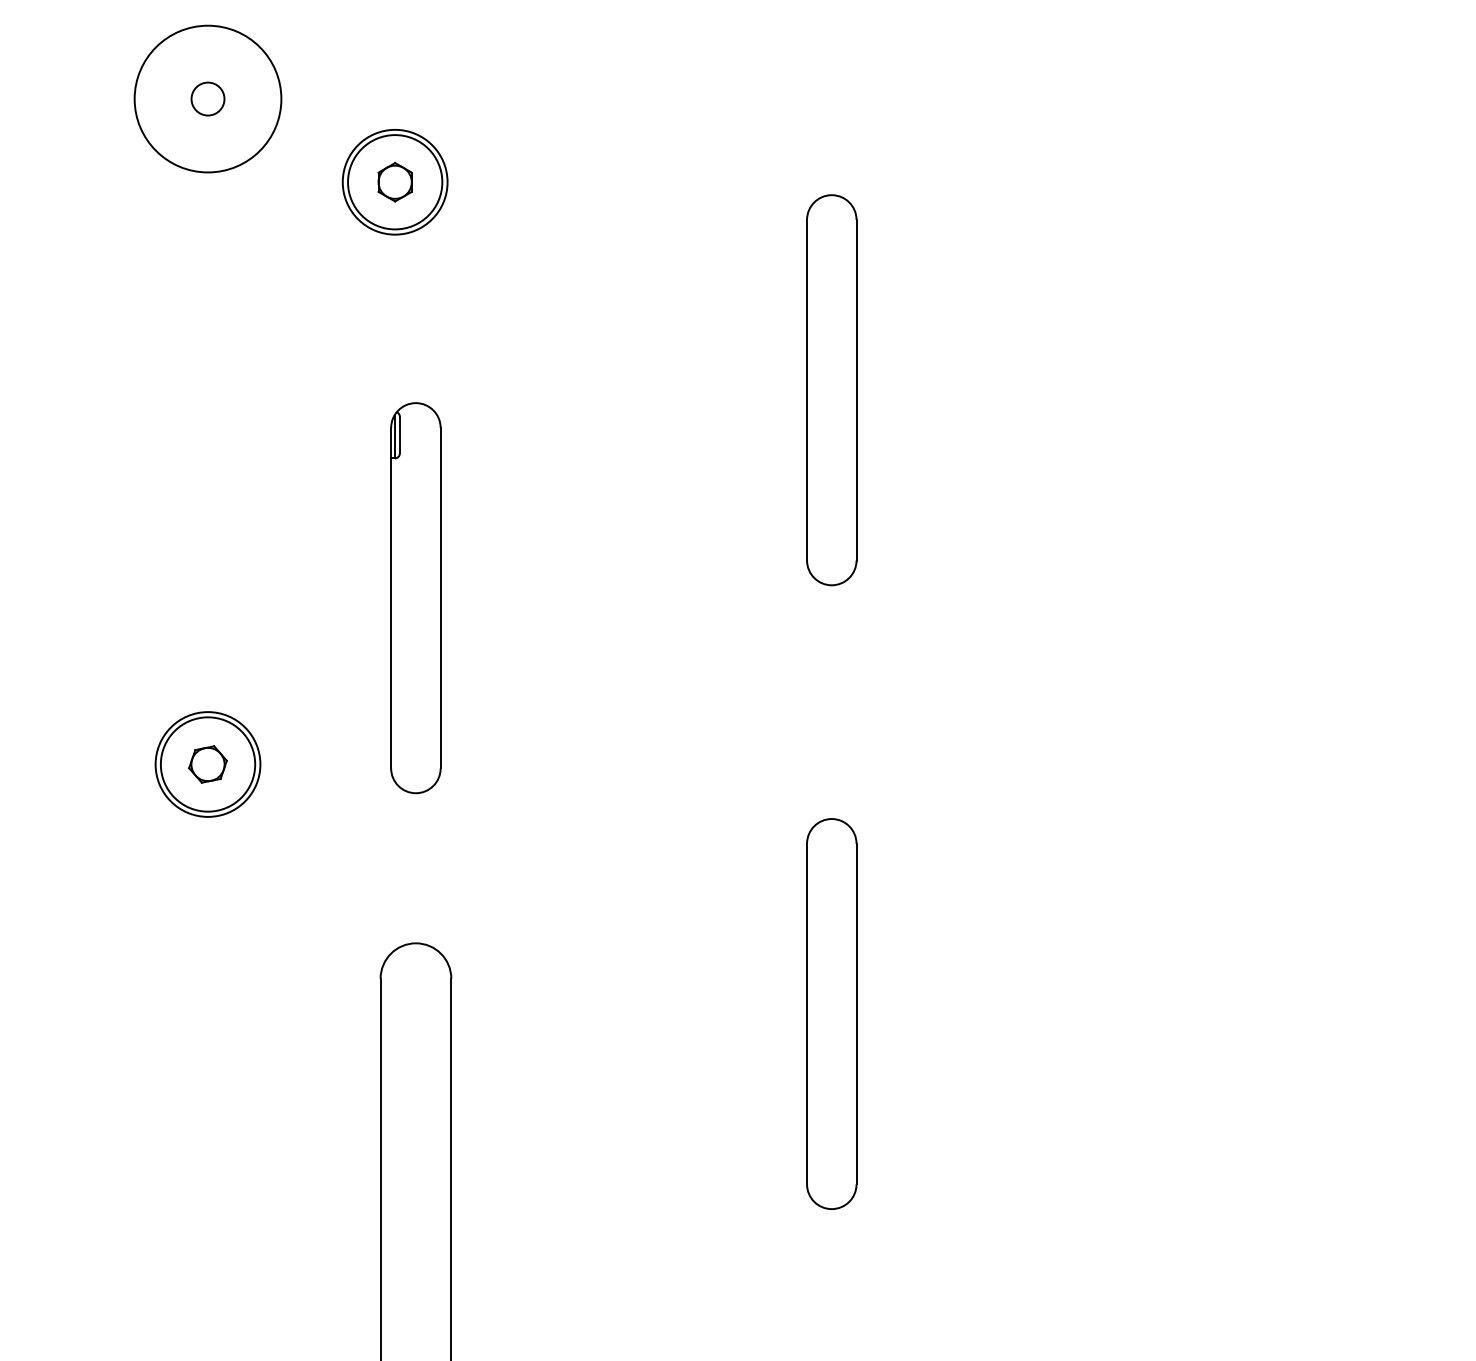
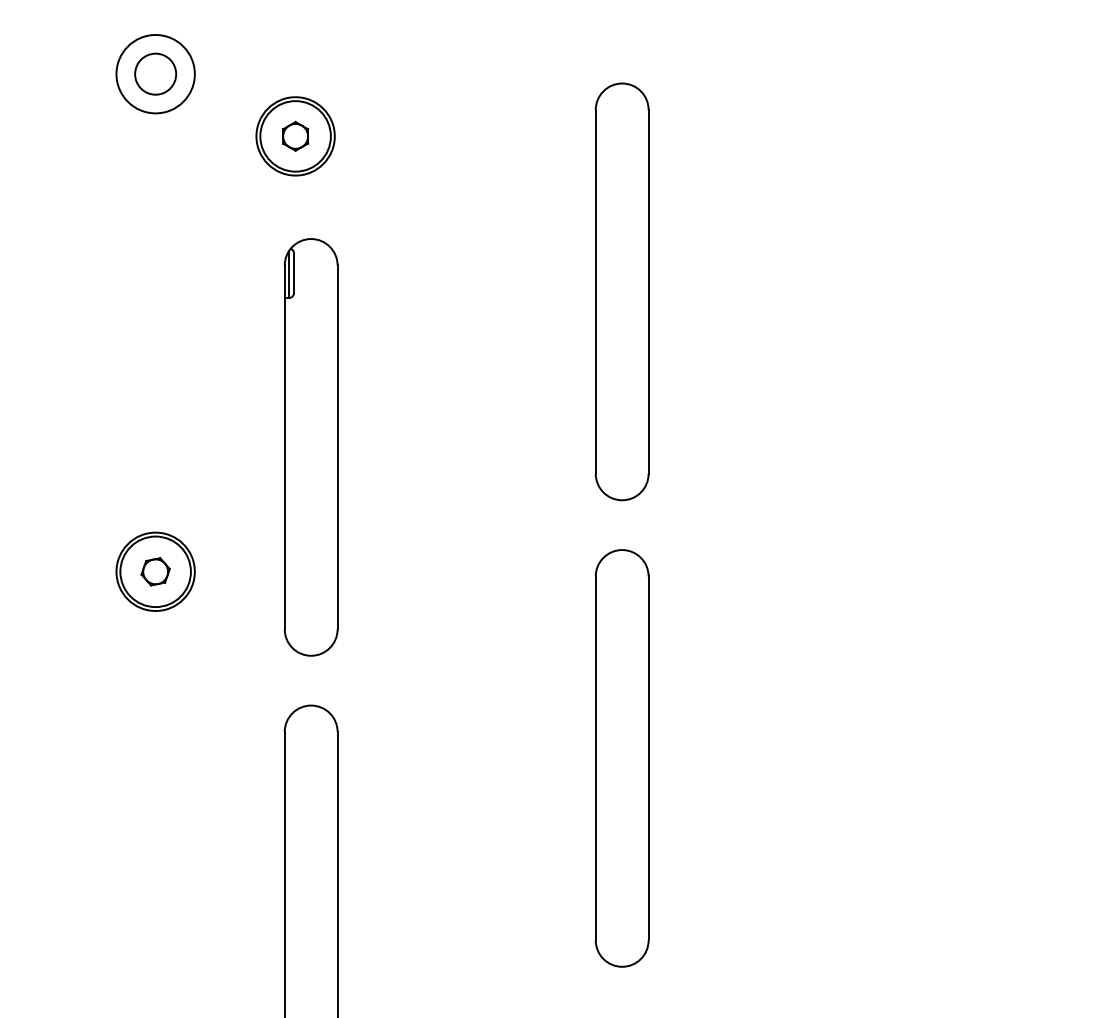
circle: (207, 98) -> (155, 73), size x1.67
circle: (207, 99) -> (155, 74), size x0.71
part: (830, 389) -> (621, 291), size x1.43
part: (415, 598) -> (310, 447), size x1.43
part: (830, 1014) -> (621, 758), size x1.43

